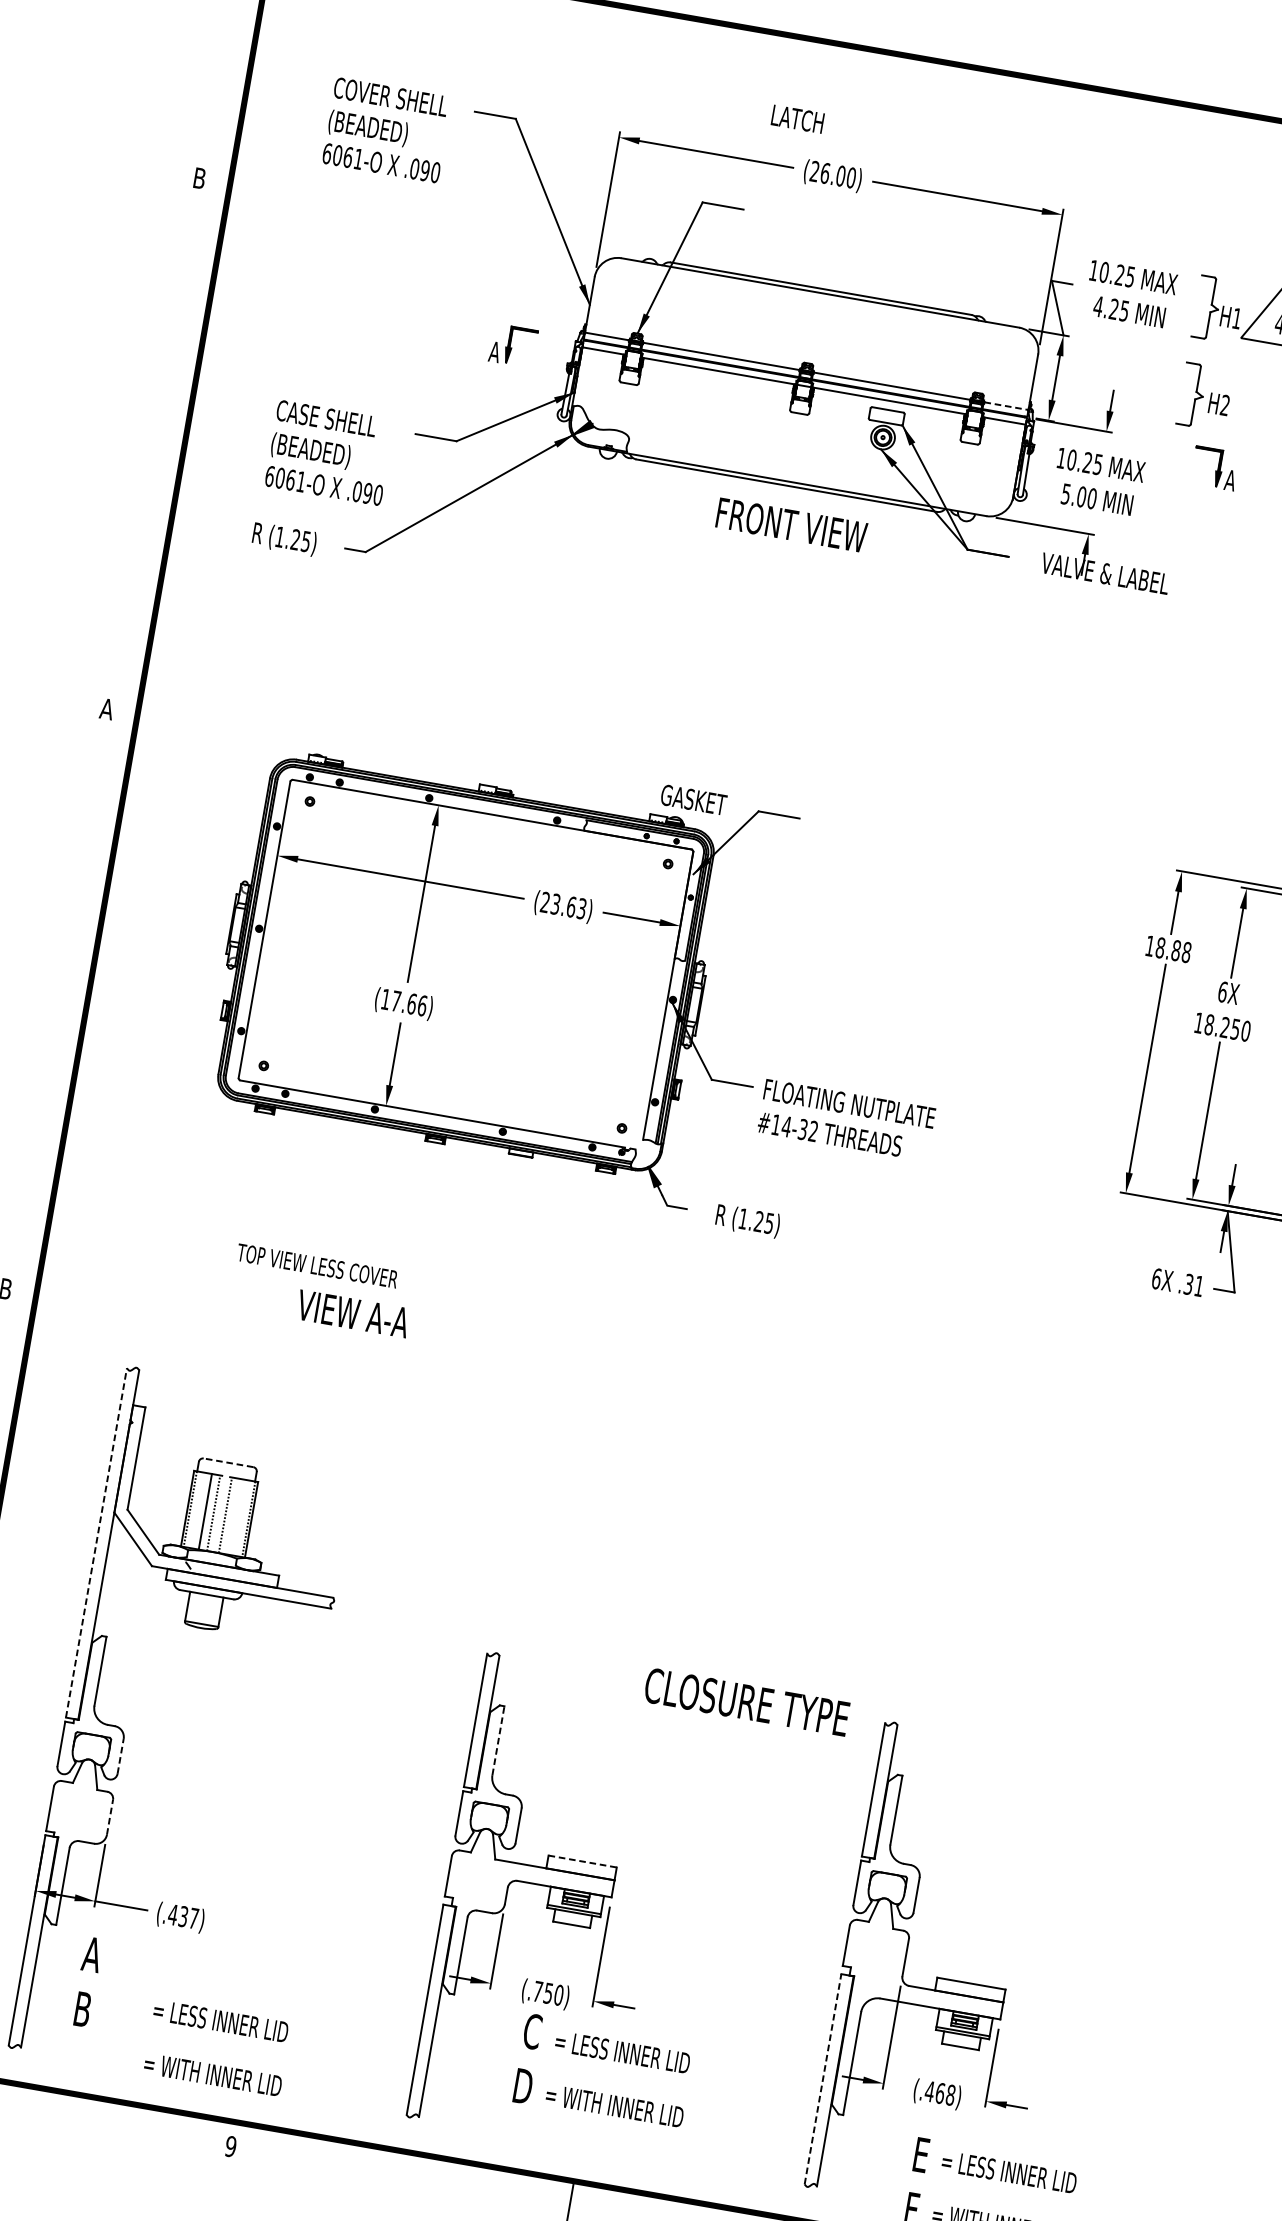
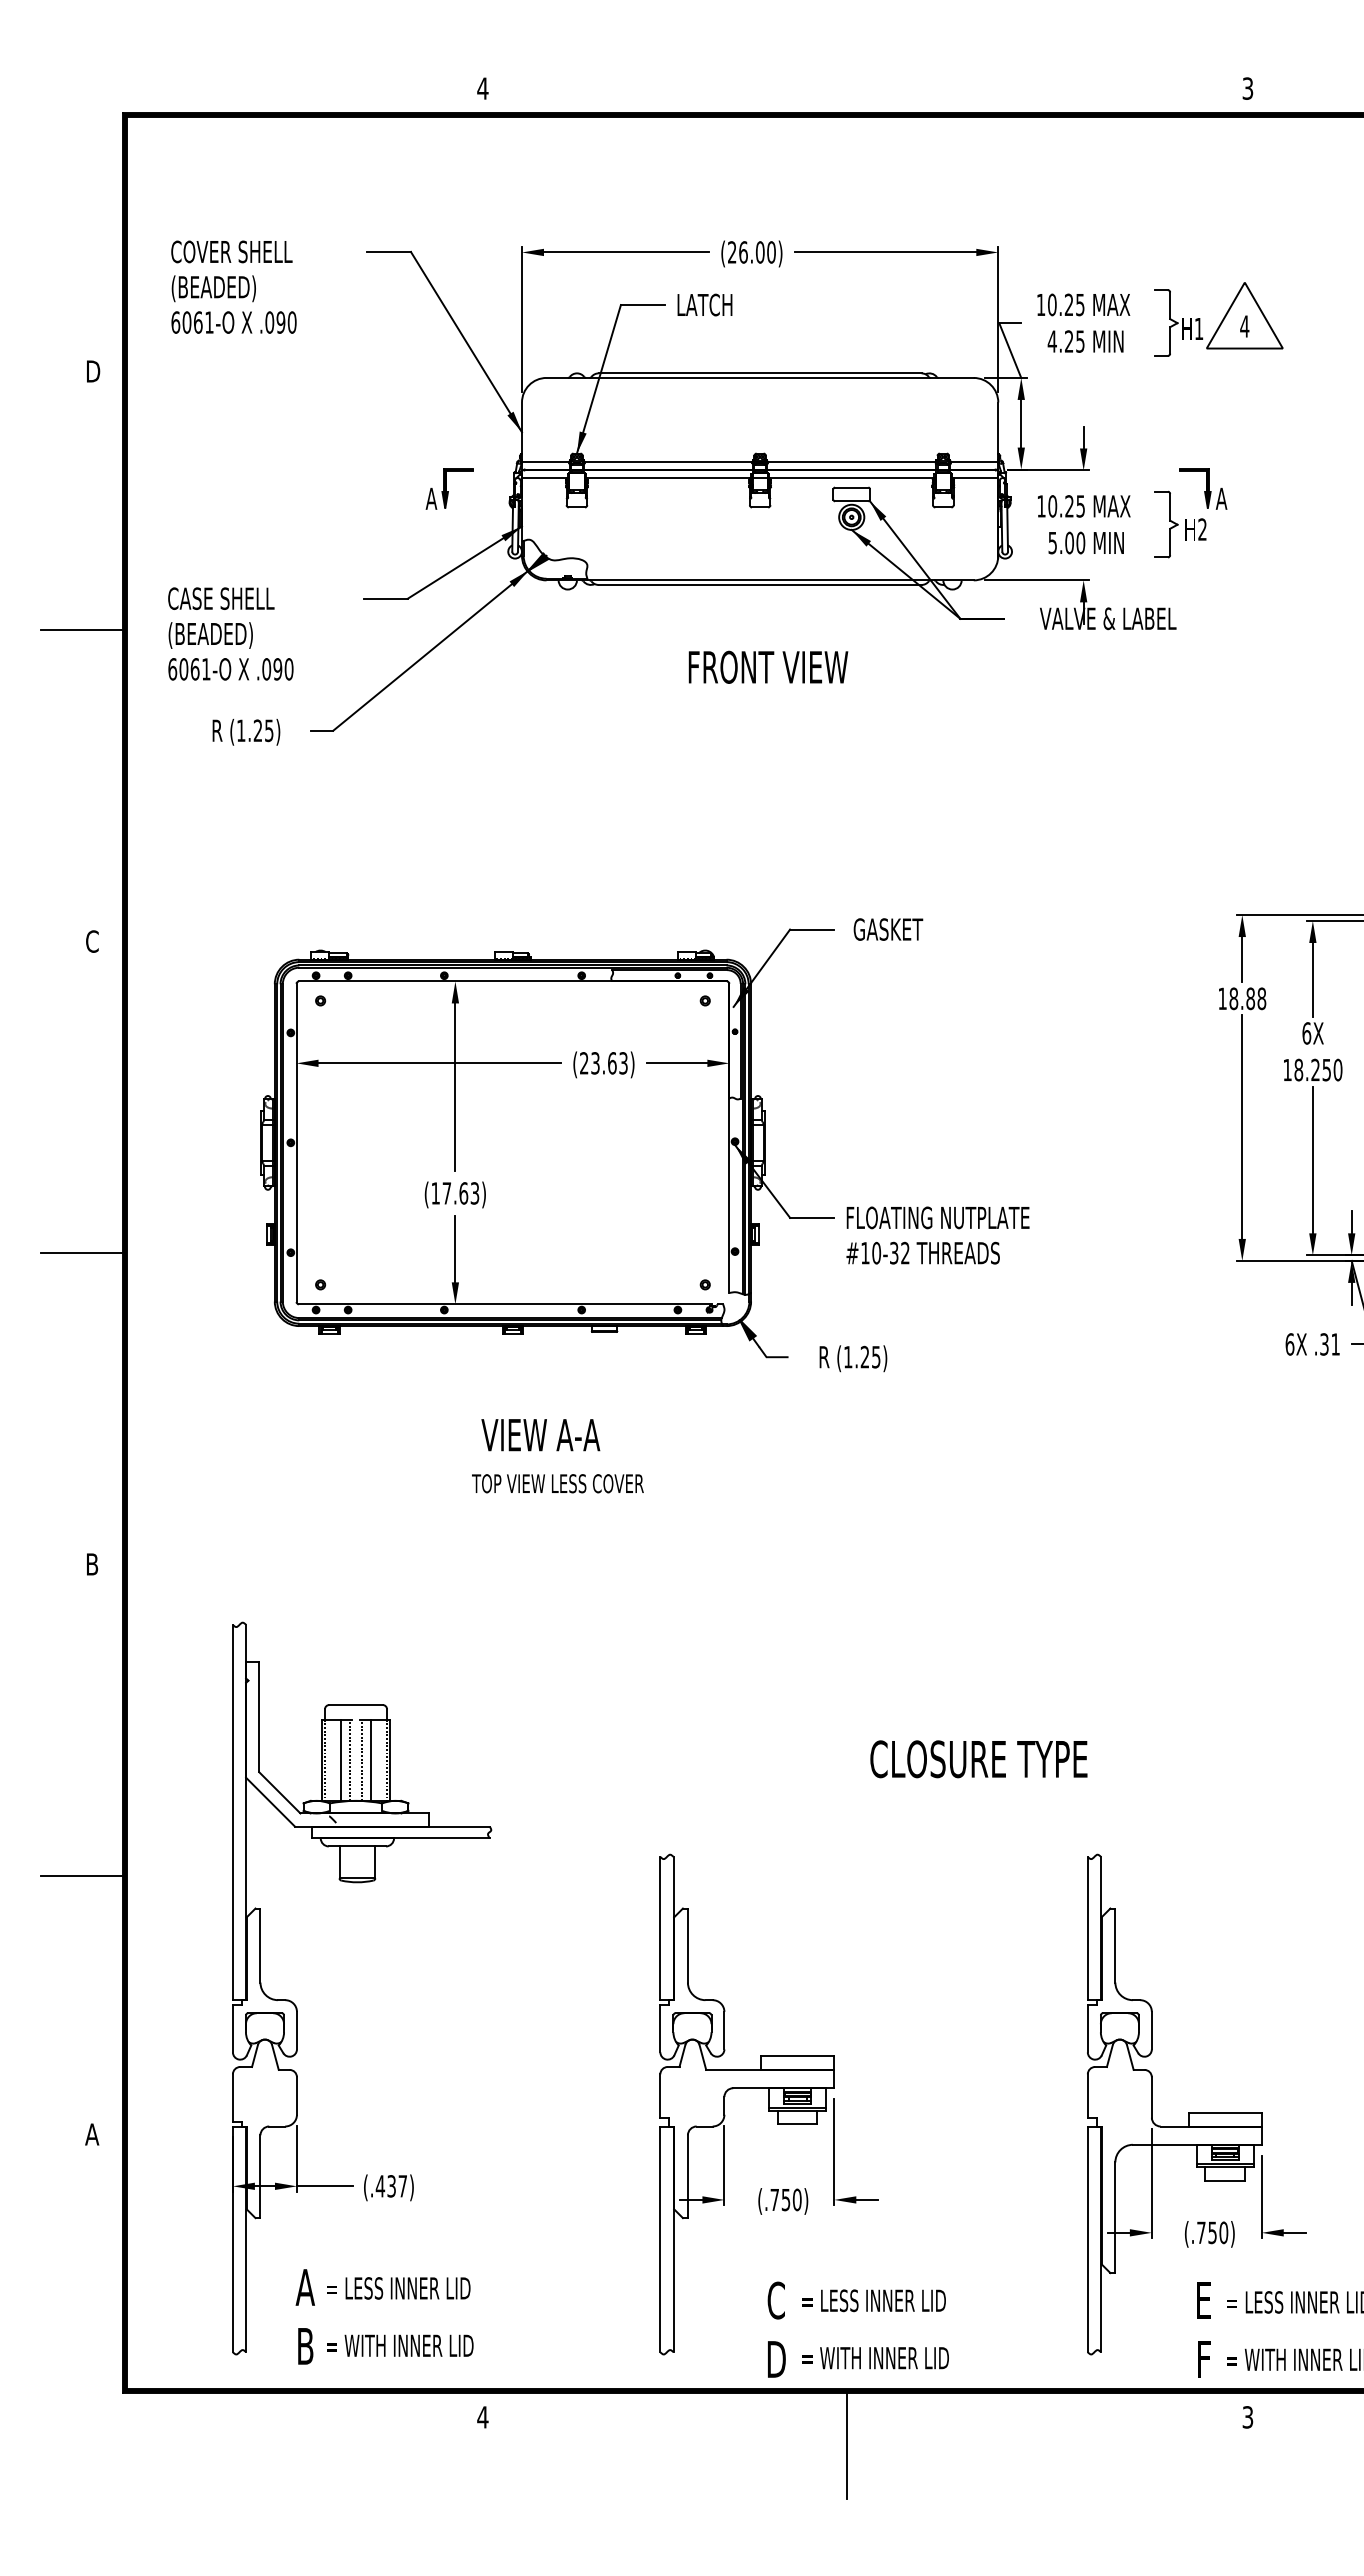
text: (797, 118) -> (704, 304), moved
text: (386, 129) -> (233, 286), moved
text: (201, 178) -> (94, 371), B -> D
part: (1205, 397) -> (1180, 524), moved
line: (1006, 406) -> (974, 462), dashed -> solid
line: (147, 417) -> (81, 630), added
text: (329, 452) -> (230, 633), moved
text: (791, 524) -> (768, 666), moved
text: (107, 709) -> (92, 941), A -> C
text: (693, 800) -> (888, 929), moved
line: (46, 997) -> (81, 1253), added
text: (421, 1005) -> (474, 1193), (17.66) -> (17.63)
text: (786, 1126) -> (876, 1252), #14-32 -> #10-32
text: (317, 1265) -> (557, 1483), moved
text: (352, 1314) -> (540, 1435), moved
line: (228, 1463) -> (356, 1705), dashed -> solid
line: (234, 1516) -> (371, 1759), added
line: (96, 1542) -> (232, 1812), dashed -> solid
text: (746, 1702) -> (978, 1759), moved
line: (498, 1740) -> (687, 1945), dashed -> solid
line: (120, 1756) -> (296, 2030), dashed -> solid
line: (109, 1817) -> (296, 2096), dashed -> solid
line: (582, 1861) -> (797, 2056), dashed -> solid
text: (86, 1981) -> (304, 2316), moved
text: (218, 2047) -> (400, 2316), moved
text: (527, 2058) -> (776, 2329), moved
text: (619, 2079) -> (875, 2329), moved
line: (822, 2079) -> (1087, 2239), dashed -> solid
text: (940, 2093) -> (1212, 2232), (.468) -> (.750)
text: (230, 2146) -> (482, 2417), 9 -> 4

